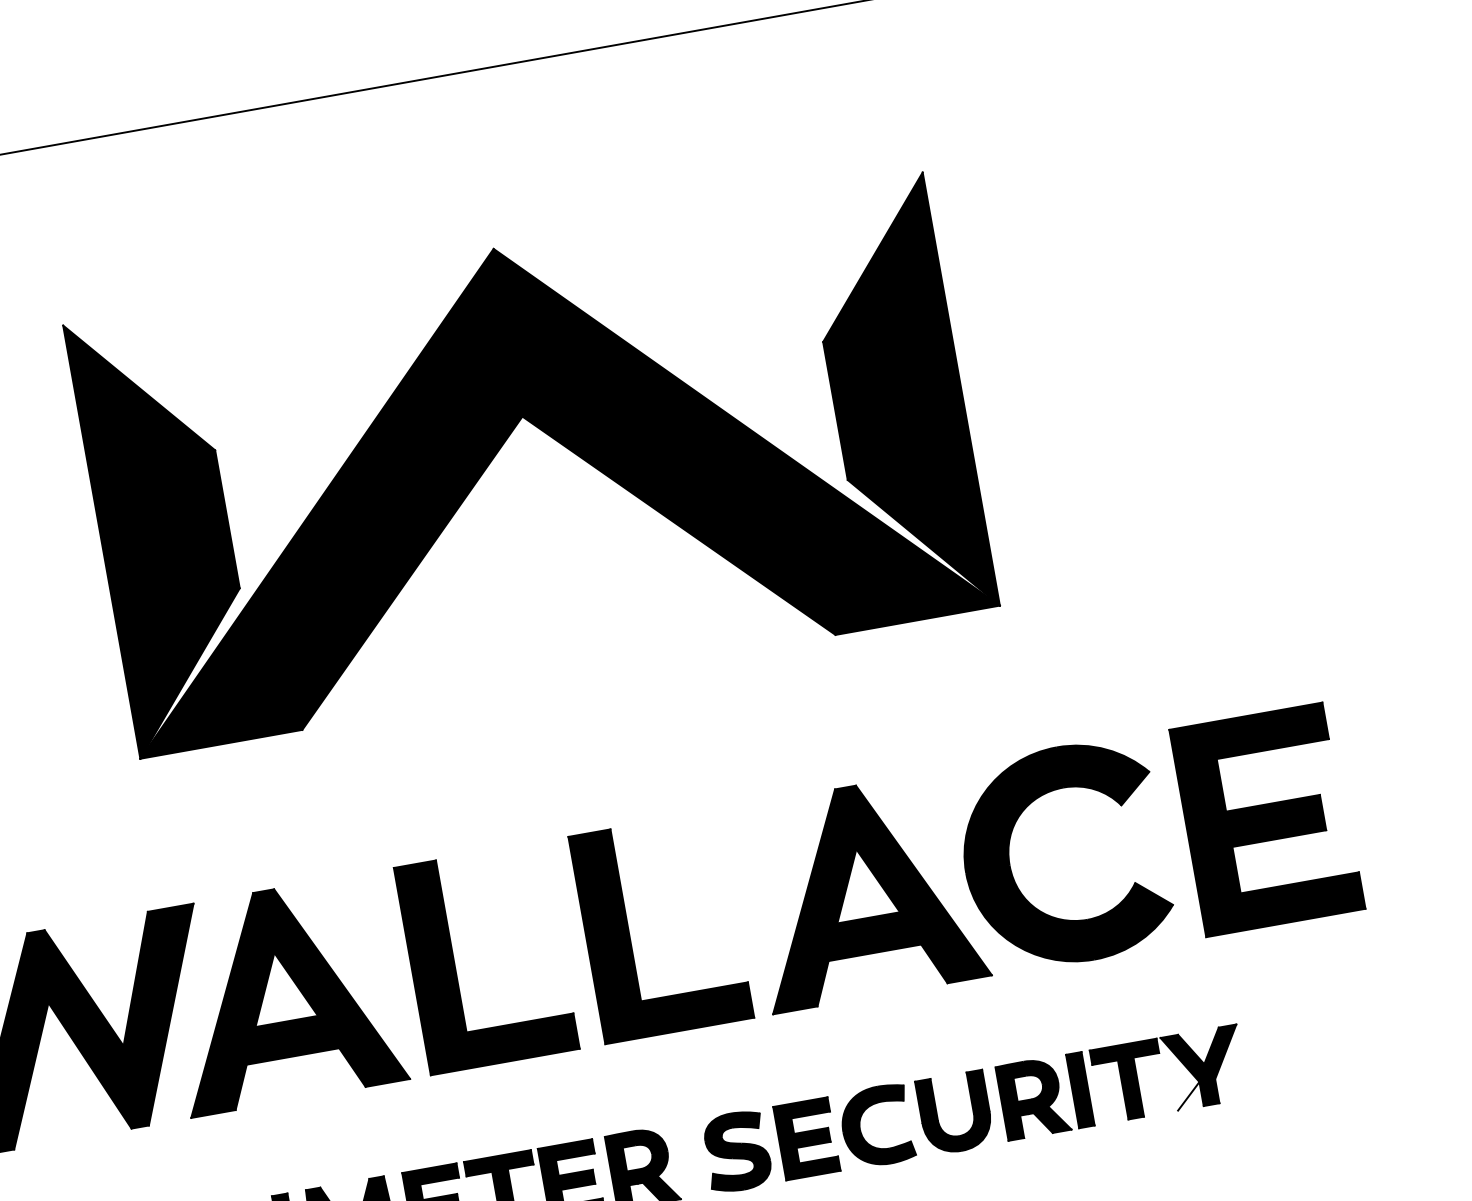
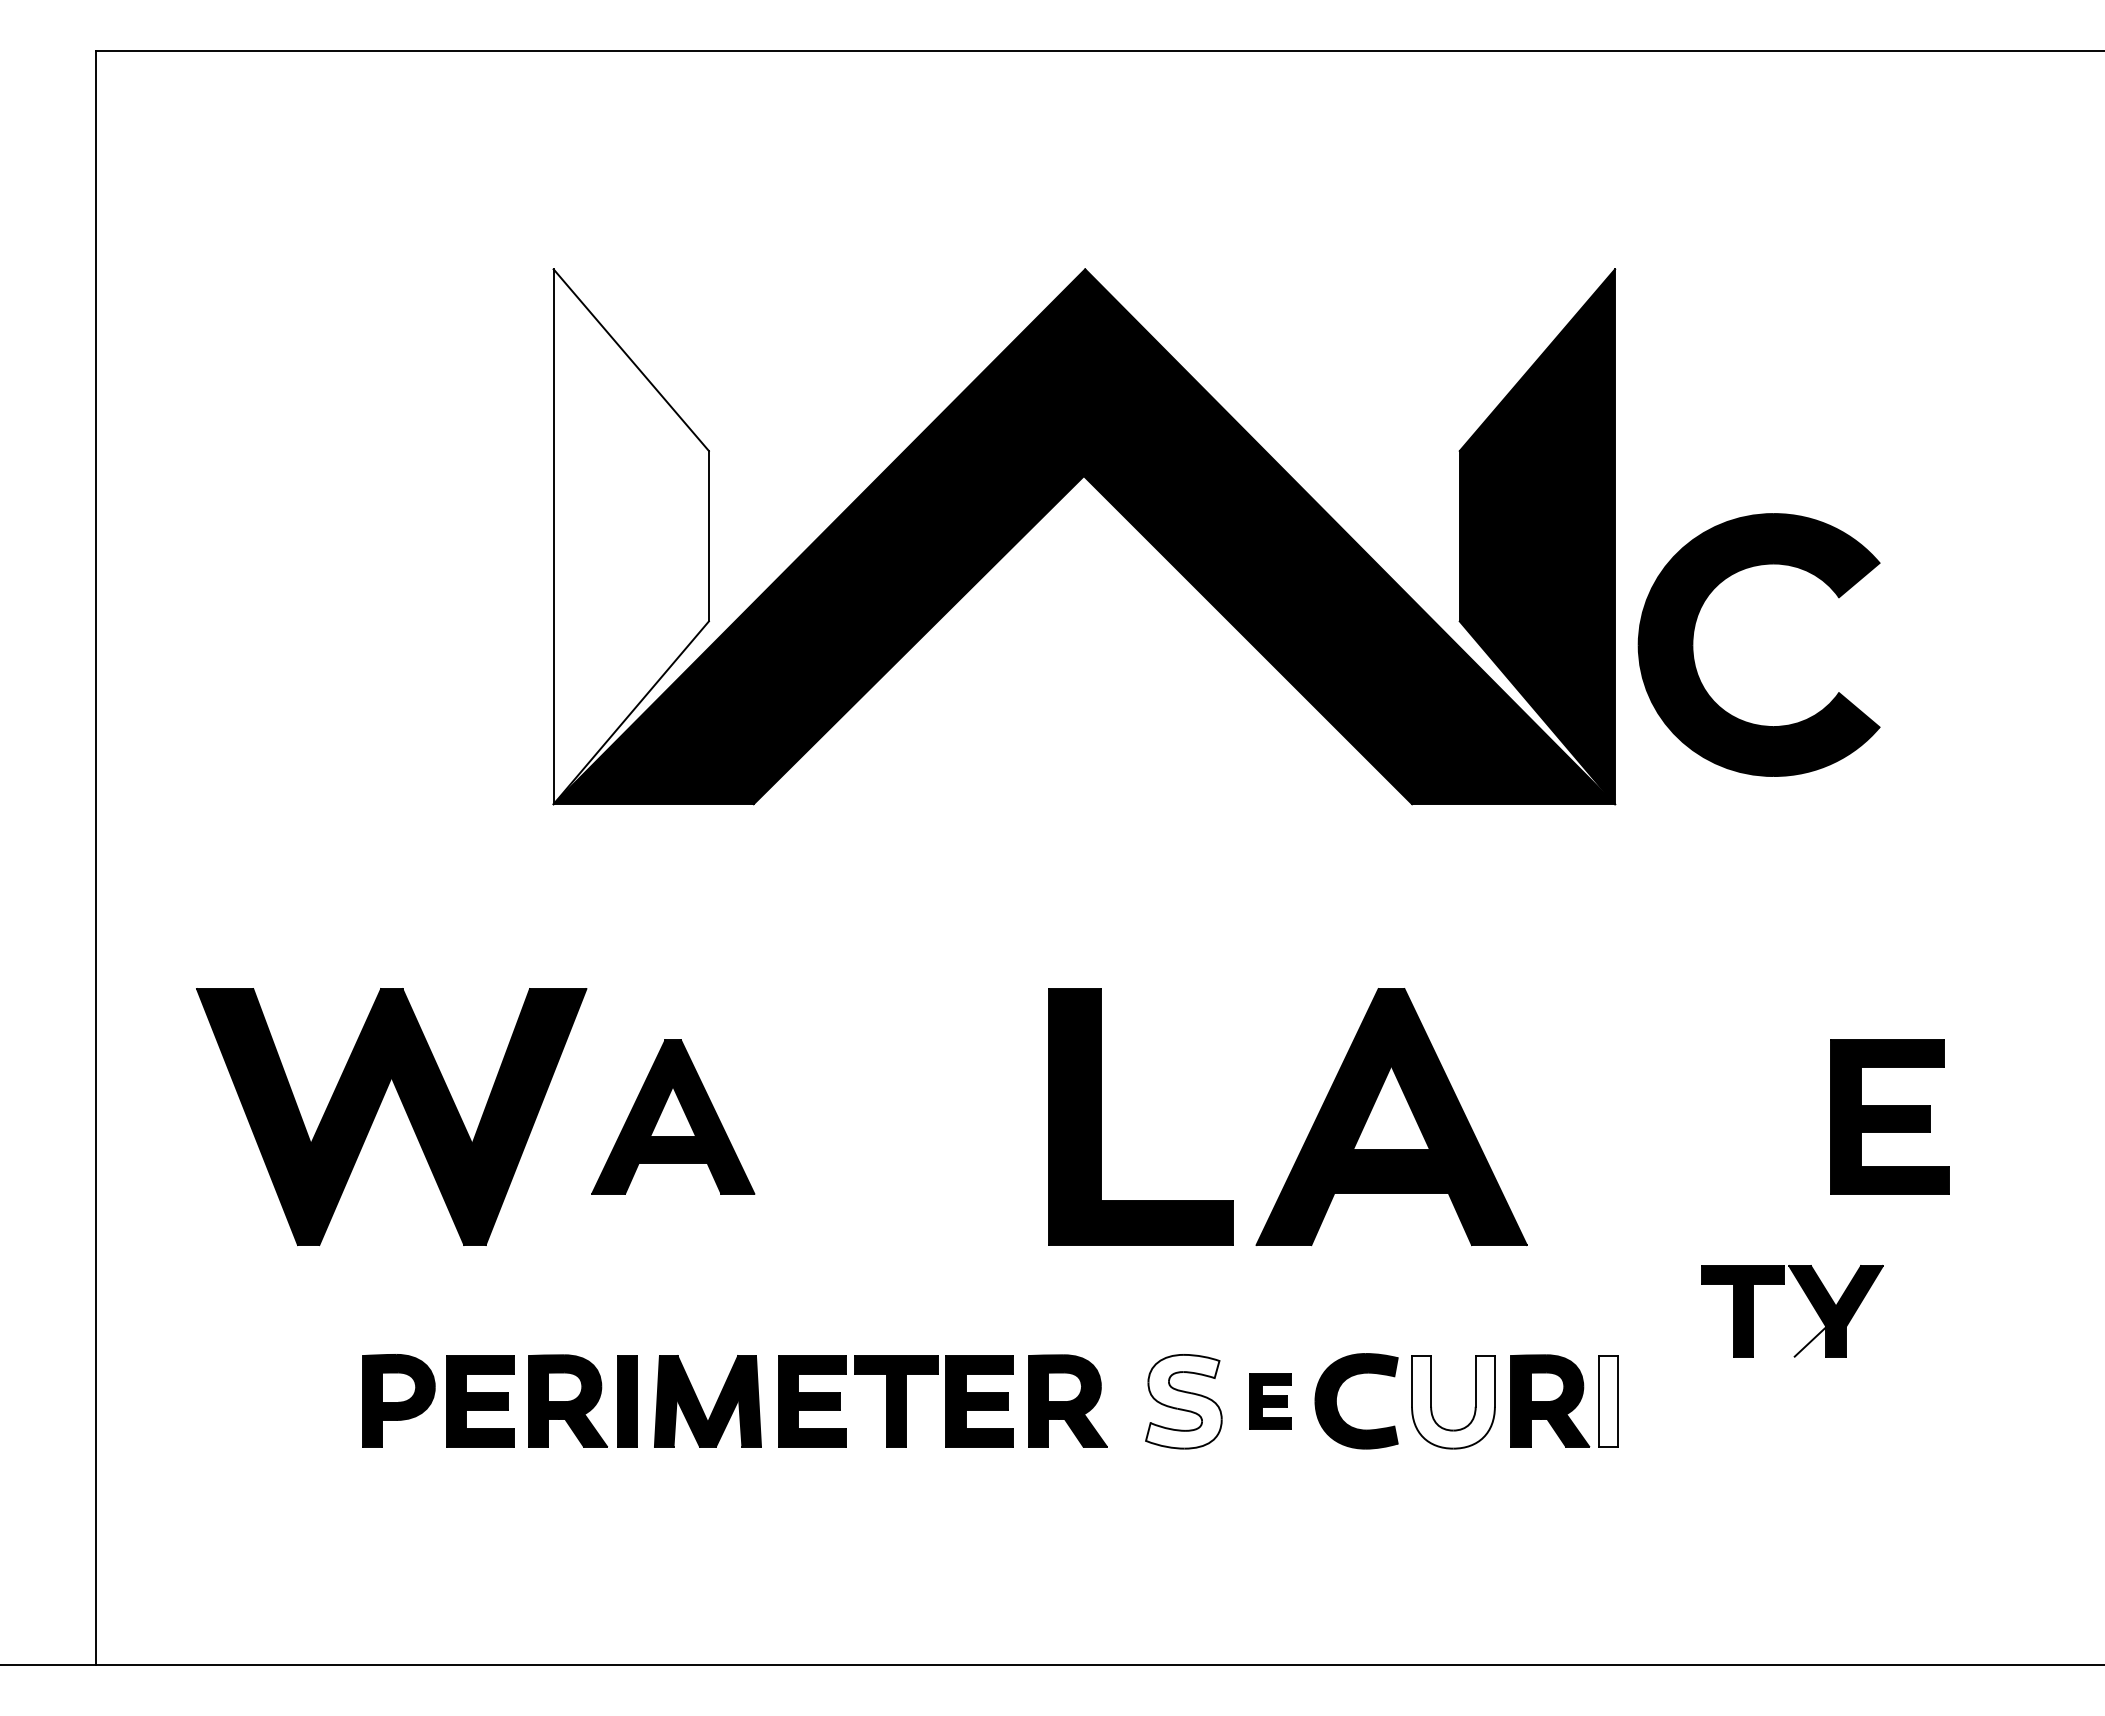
fill: (163, 530) -> (630, 536), removed
part: (1267, 818) -> (1889, 1116), size x0.6
part: (1010, 864) -> (1693, 644), moved
part: (454, 963) -> (886, 1116), removed
part: (282, 994) -> (673, 1116), size x0.6
part: (1182, 1063) -> (1809, 1301), moved
fill: (1079, 1090) -> (1607, 1401), removed
fill: (955, 1113) -> (1453, 1402), removed
part: (806, 1138) -> (1270, 1401), size x0.6
fill: (736, 1151) -> (1183, 1401), removed

